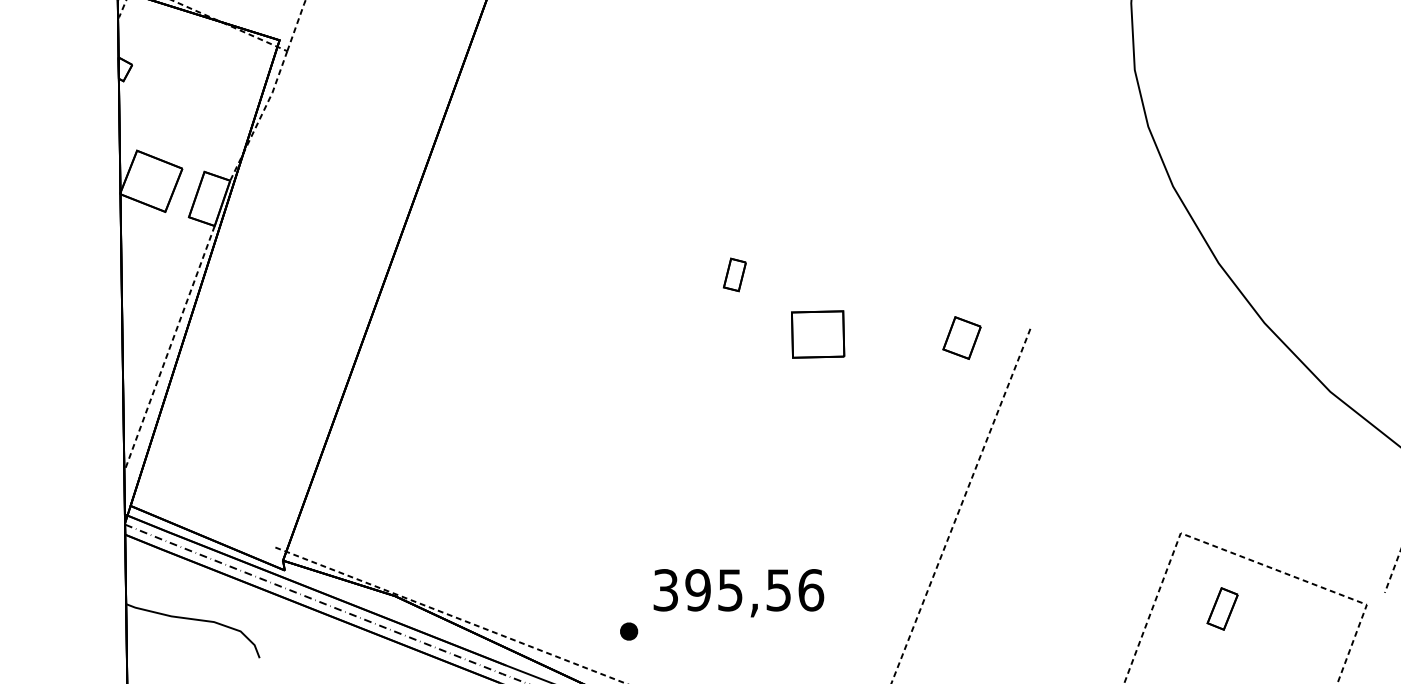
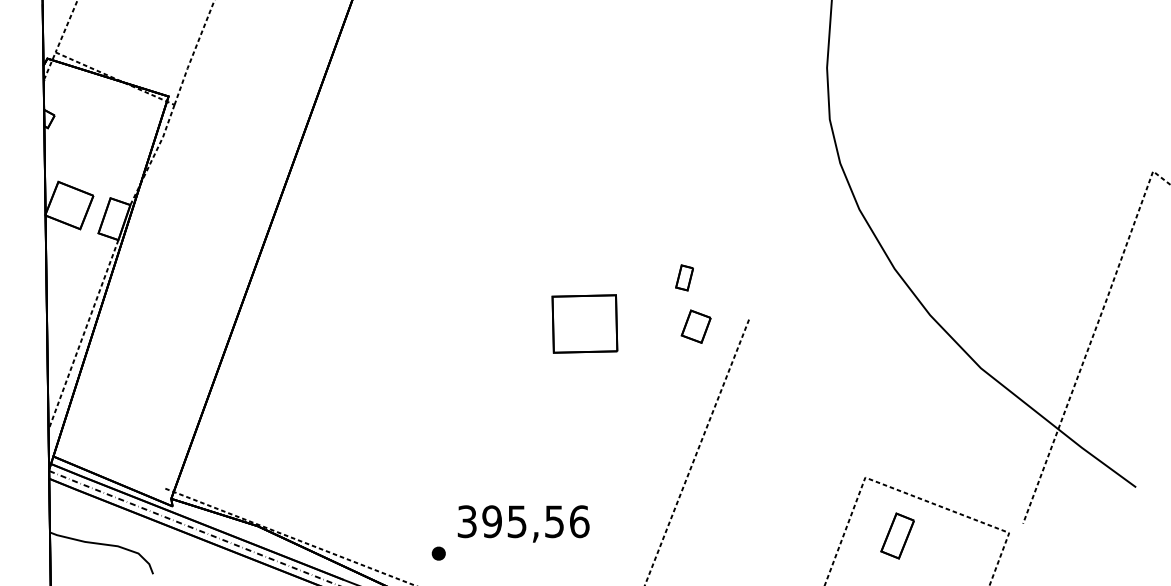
part: (734, 274) -> (684, 277), moved
part: (817, 333) -> (584, 323), size x1.6
part: (1222, 609) -> (897, 536), size x1.4

